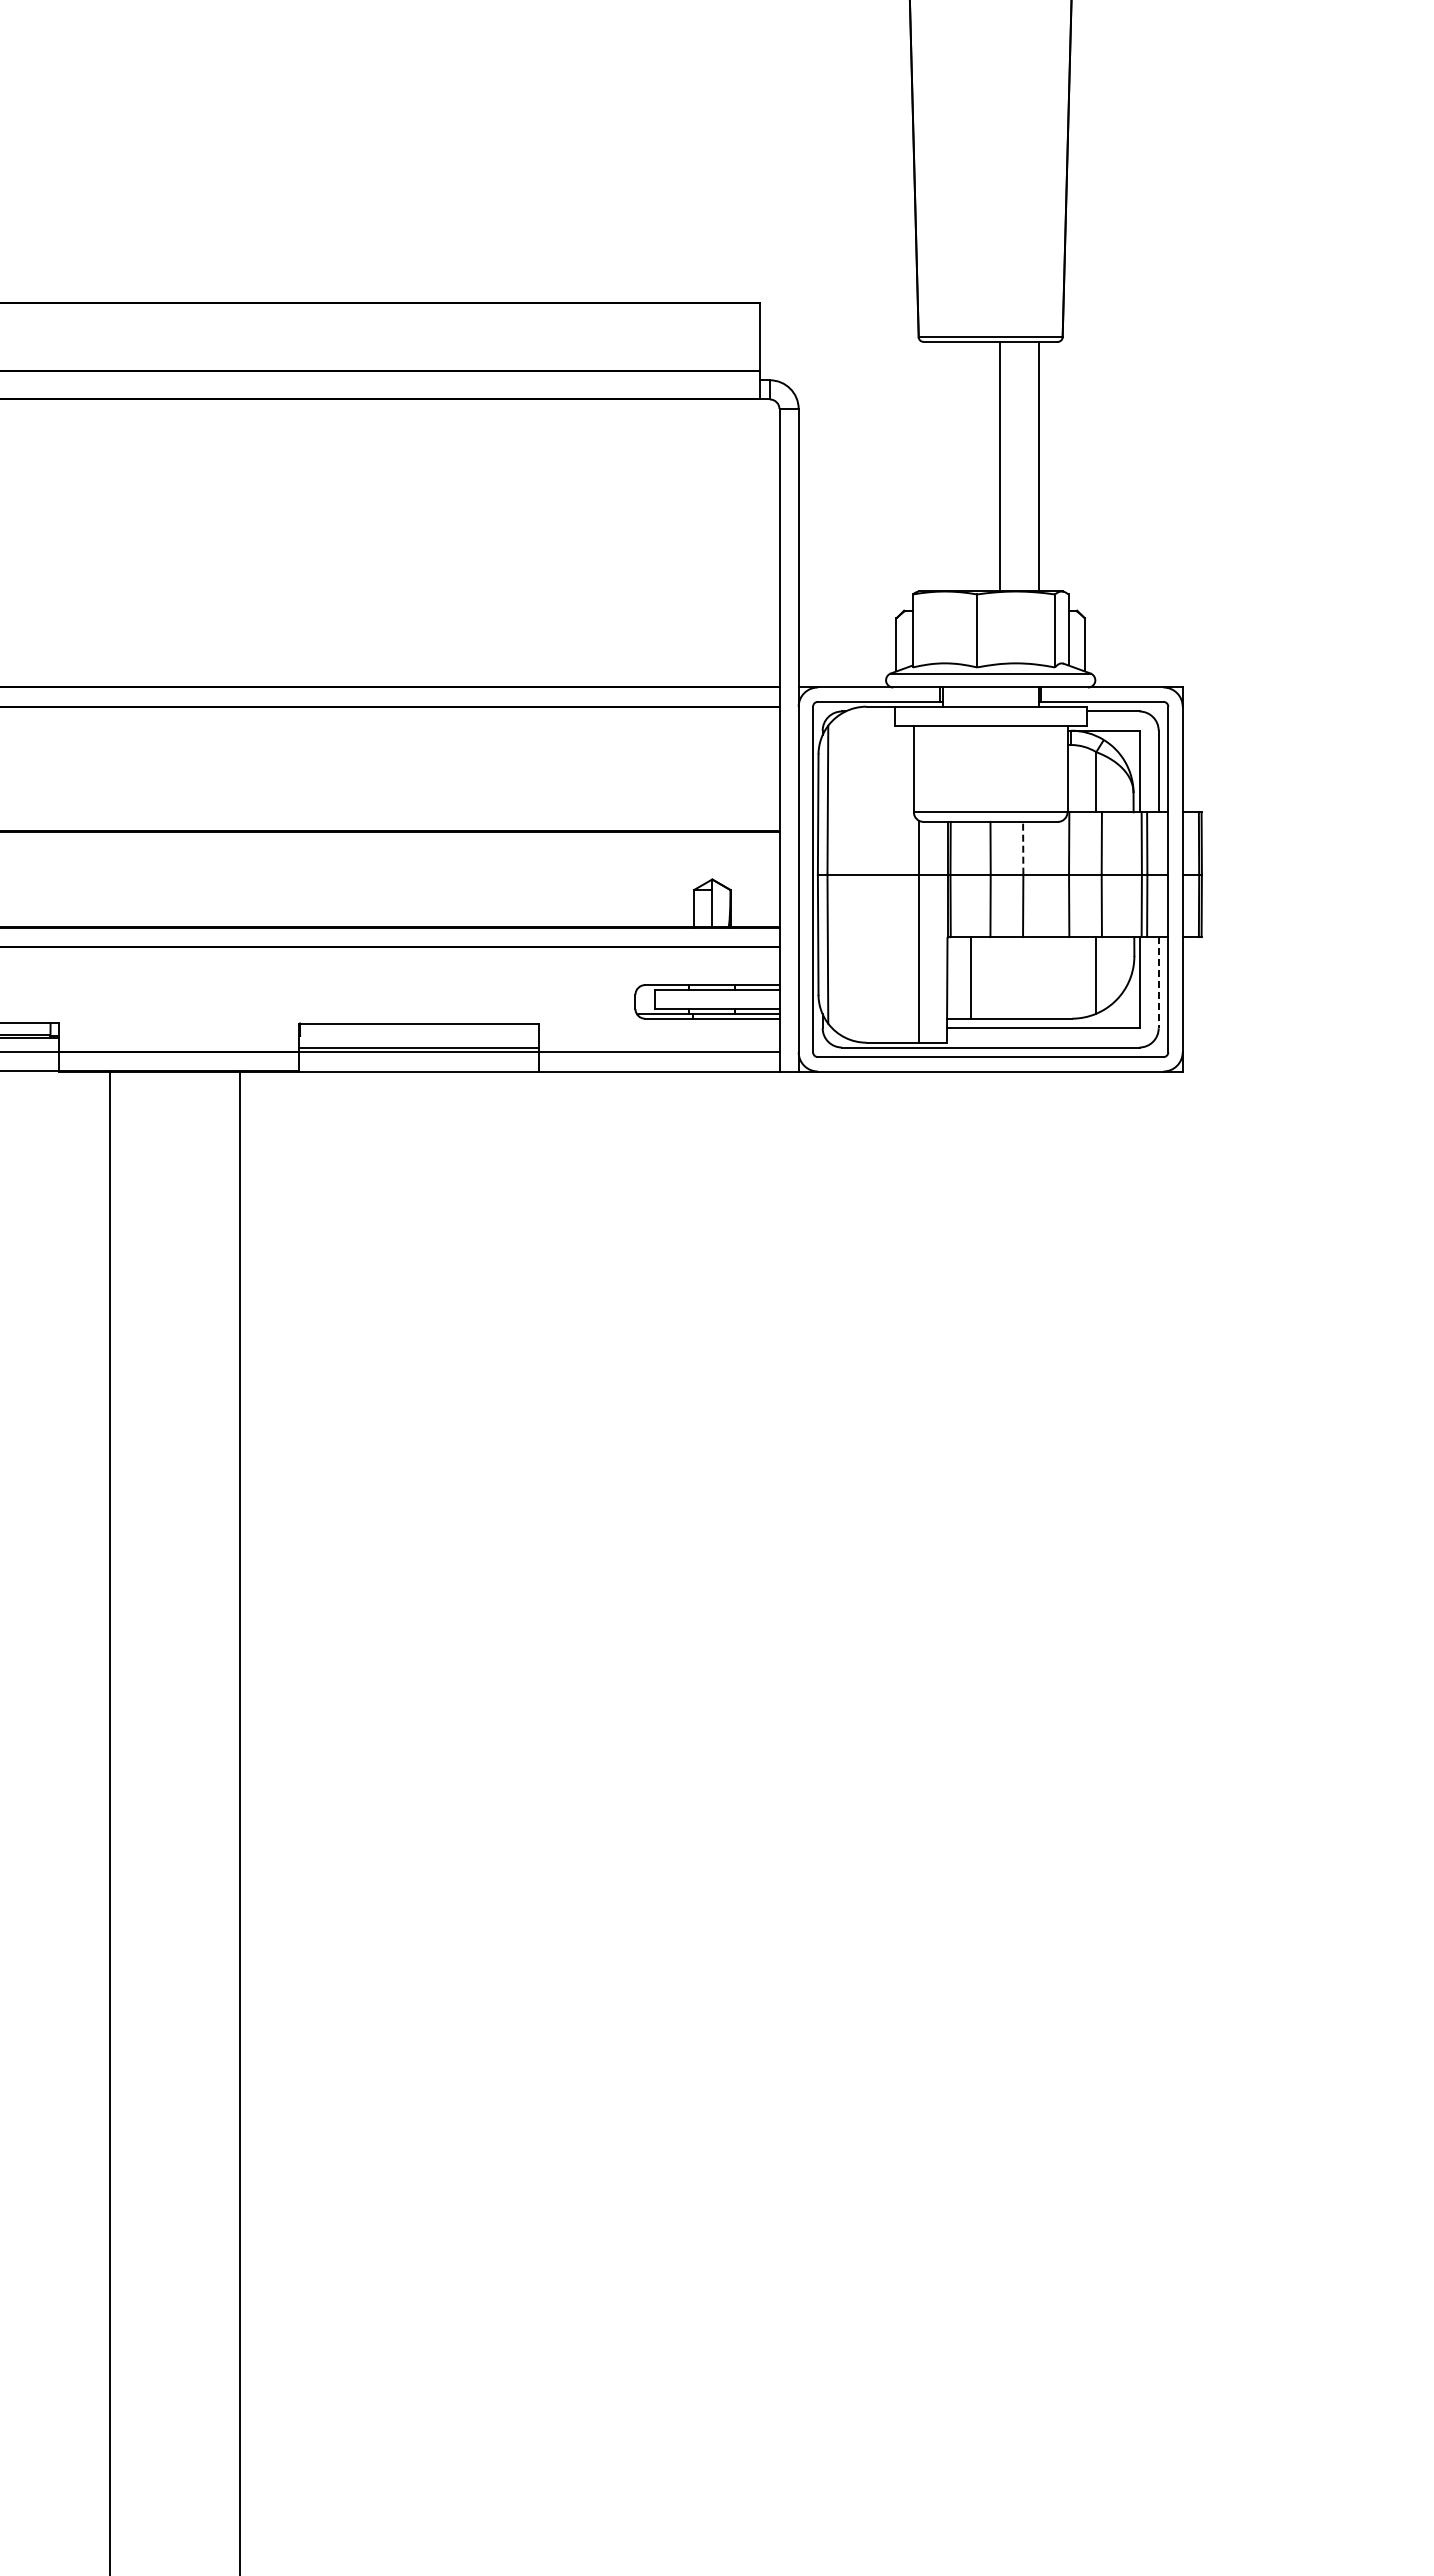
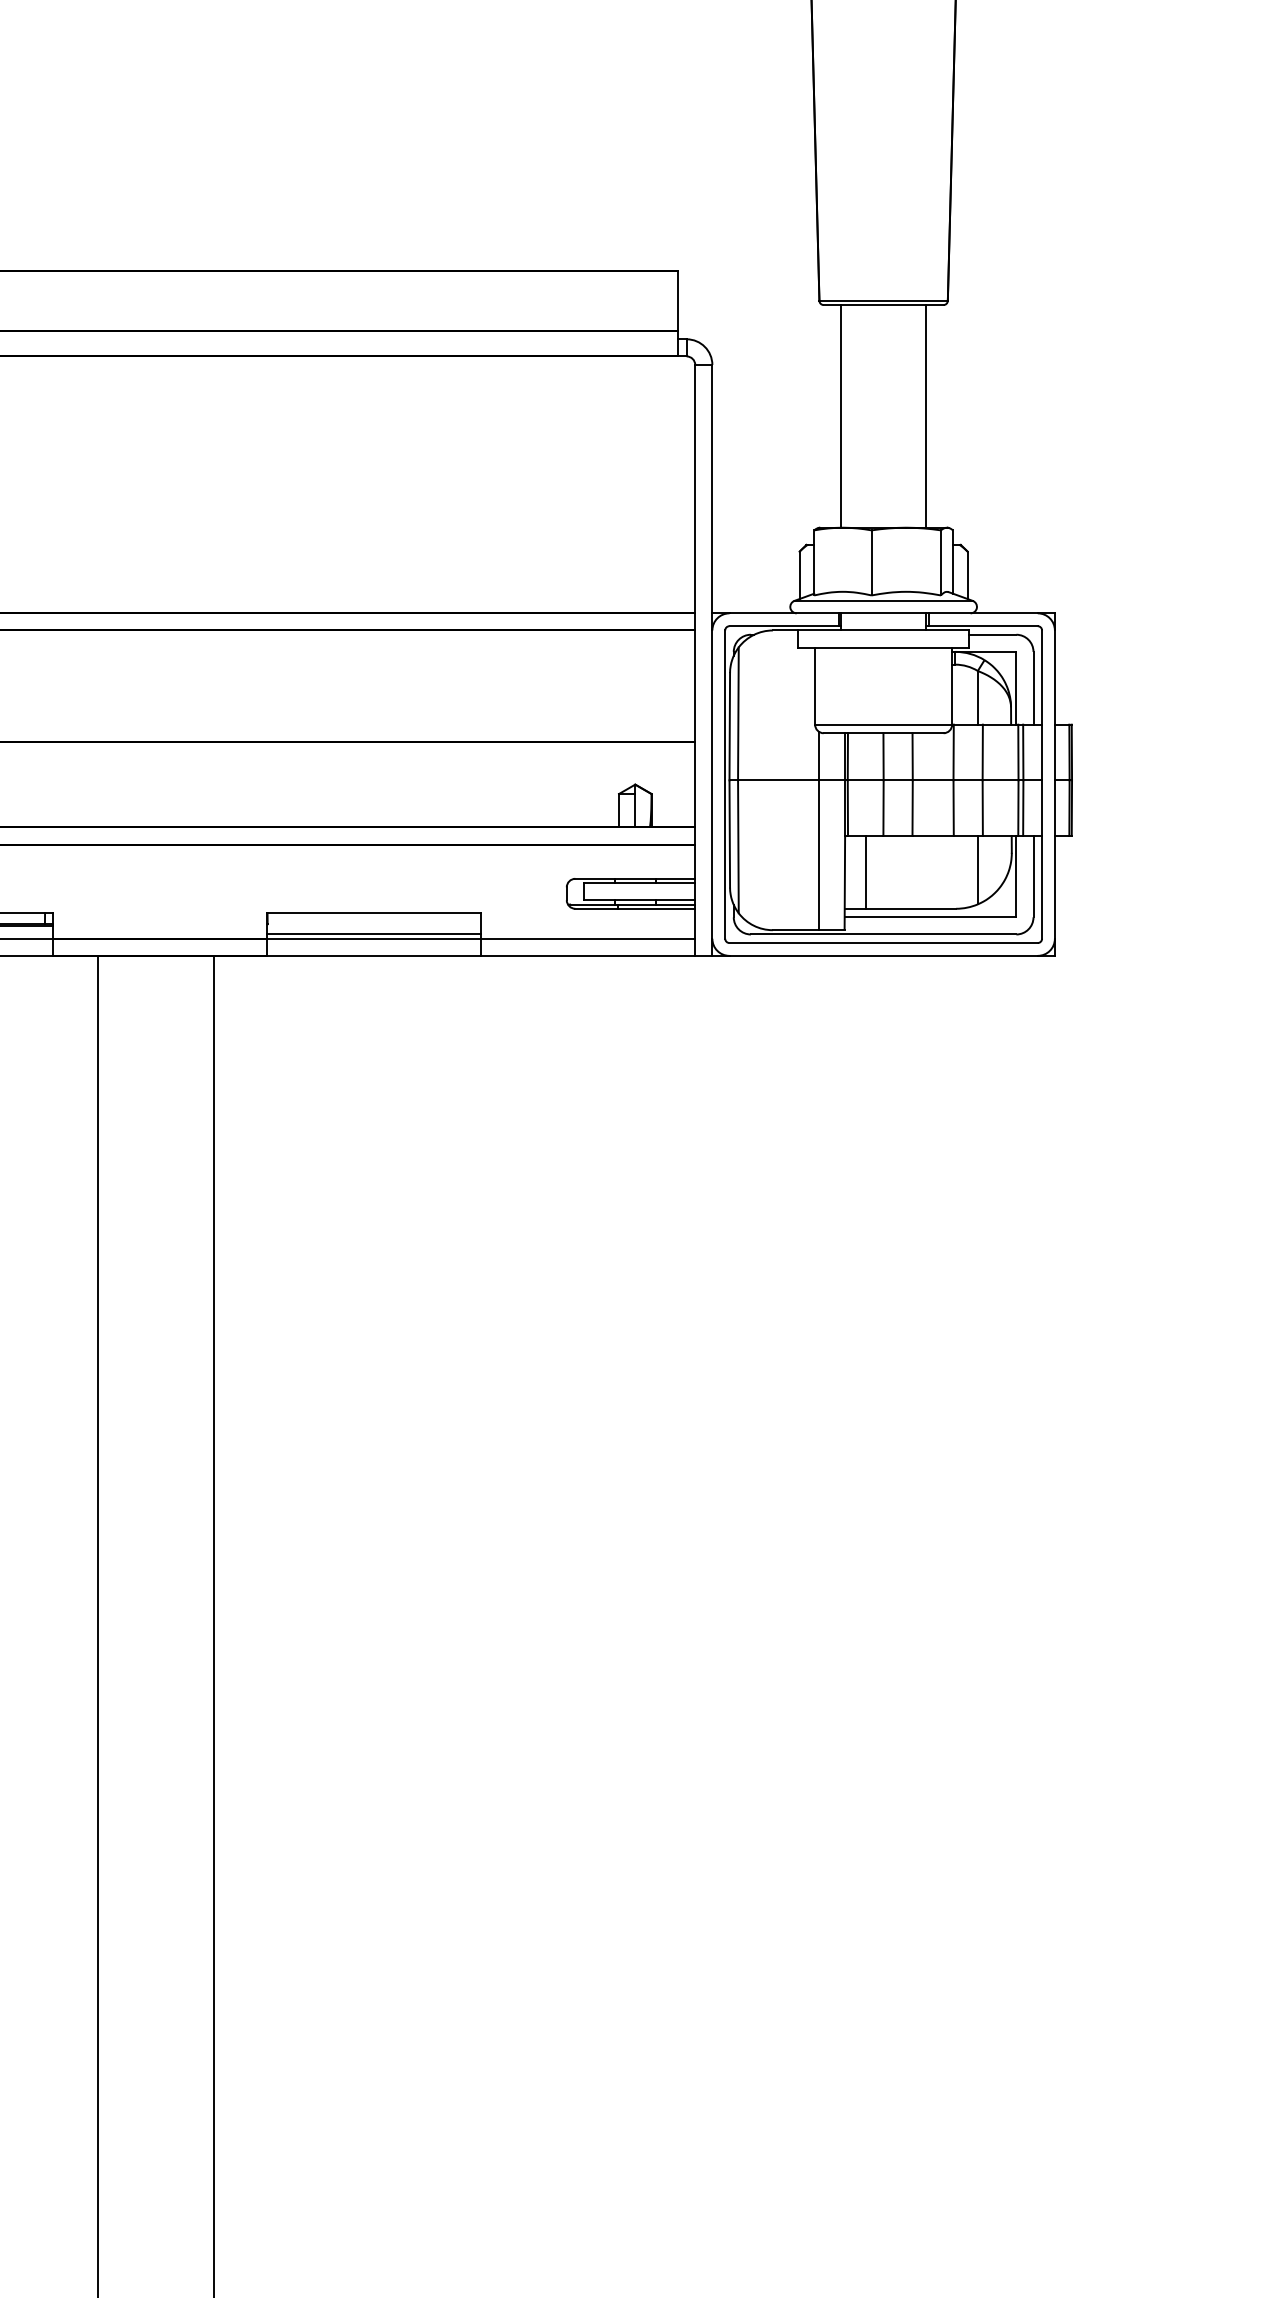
line: (999, 466) -> (840, 416), moved
line: (1023, 847) -> (912, 756), dashed -> solid
line: (1158, 982) -> (1033, 876), dashed -> solid

